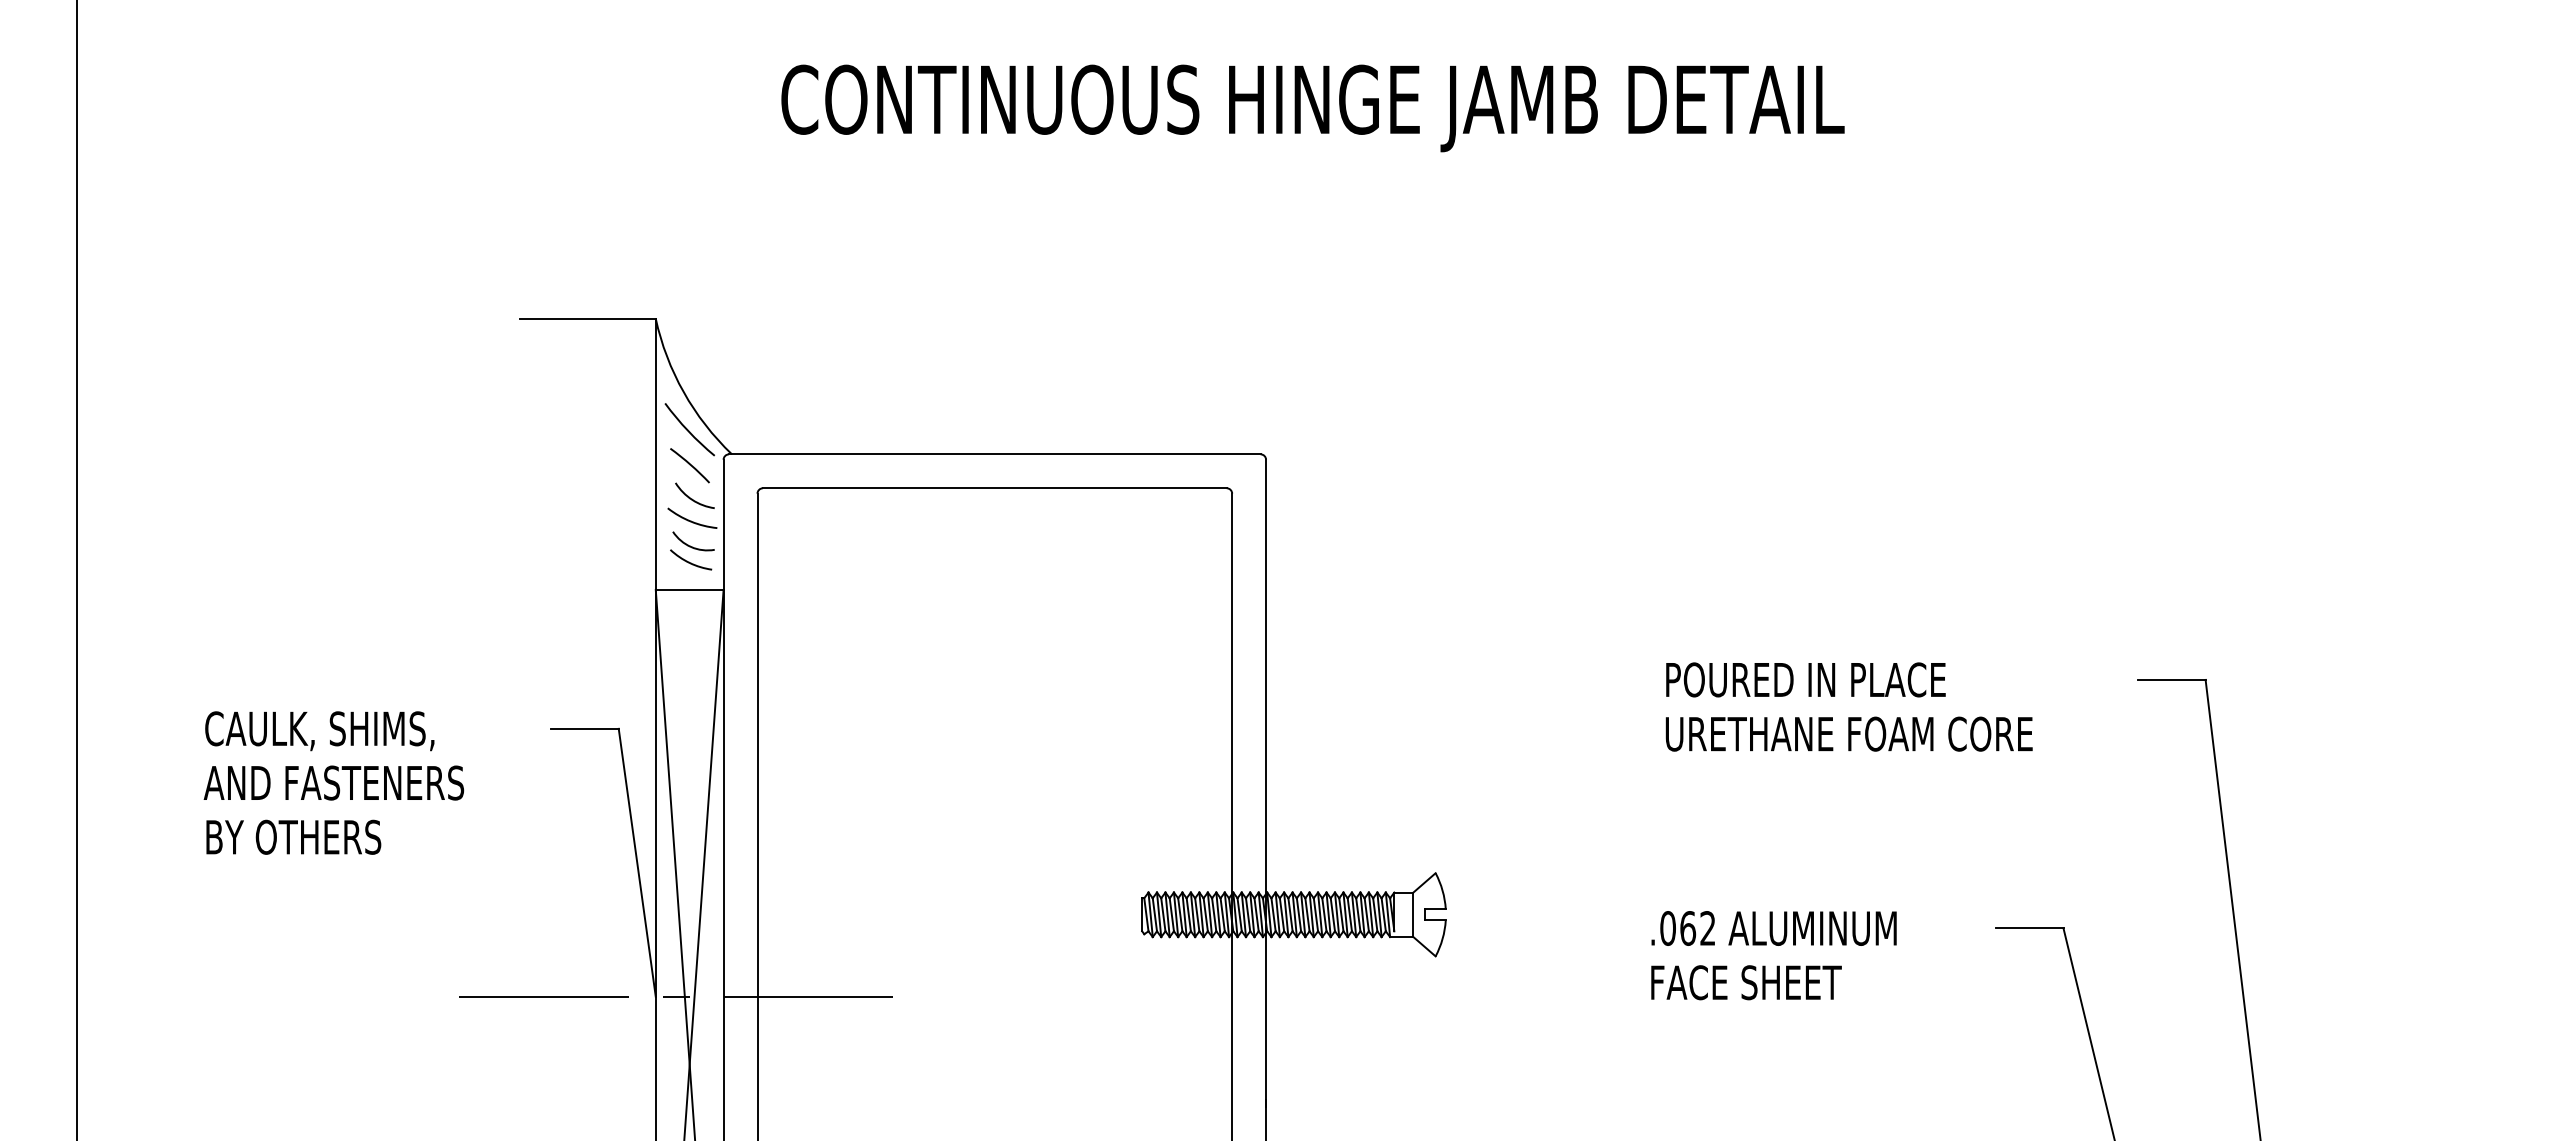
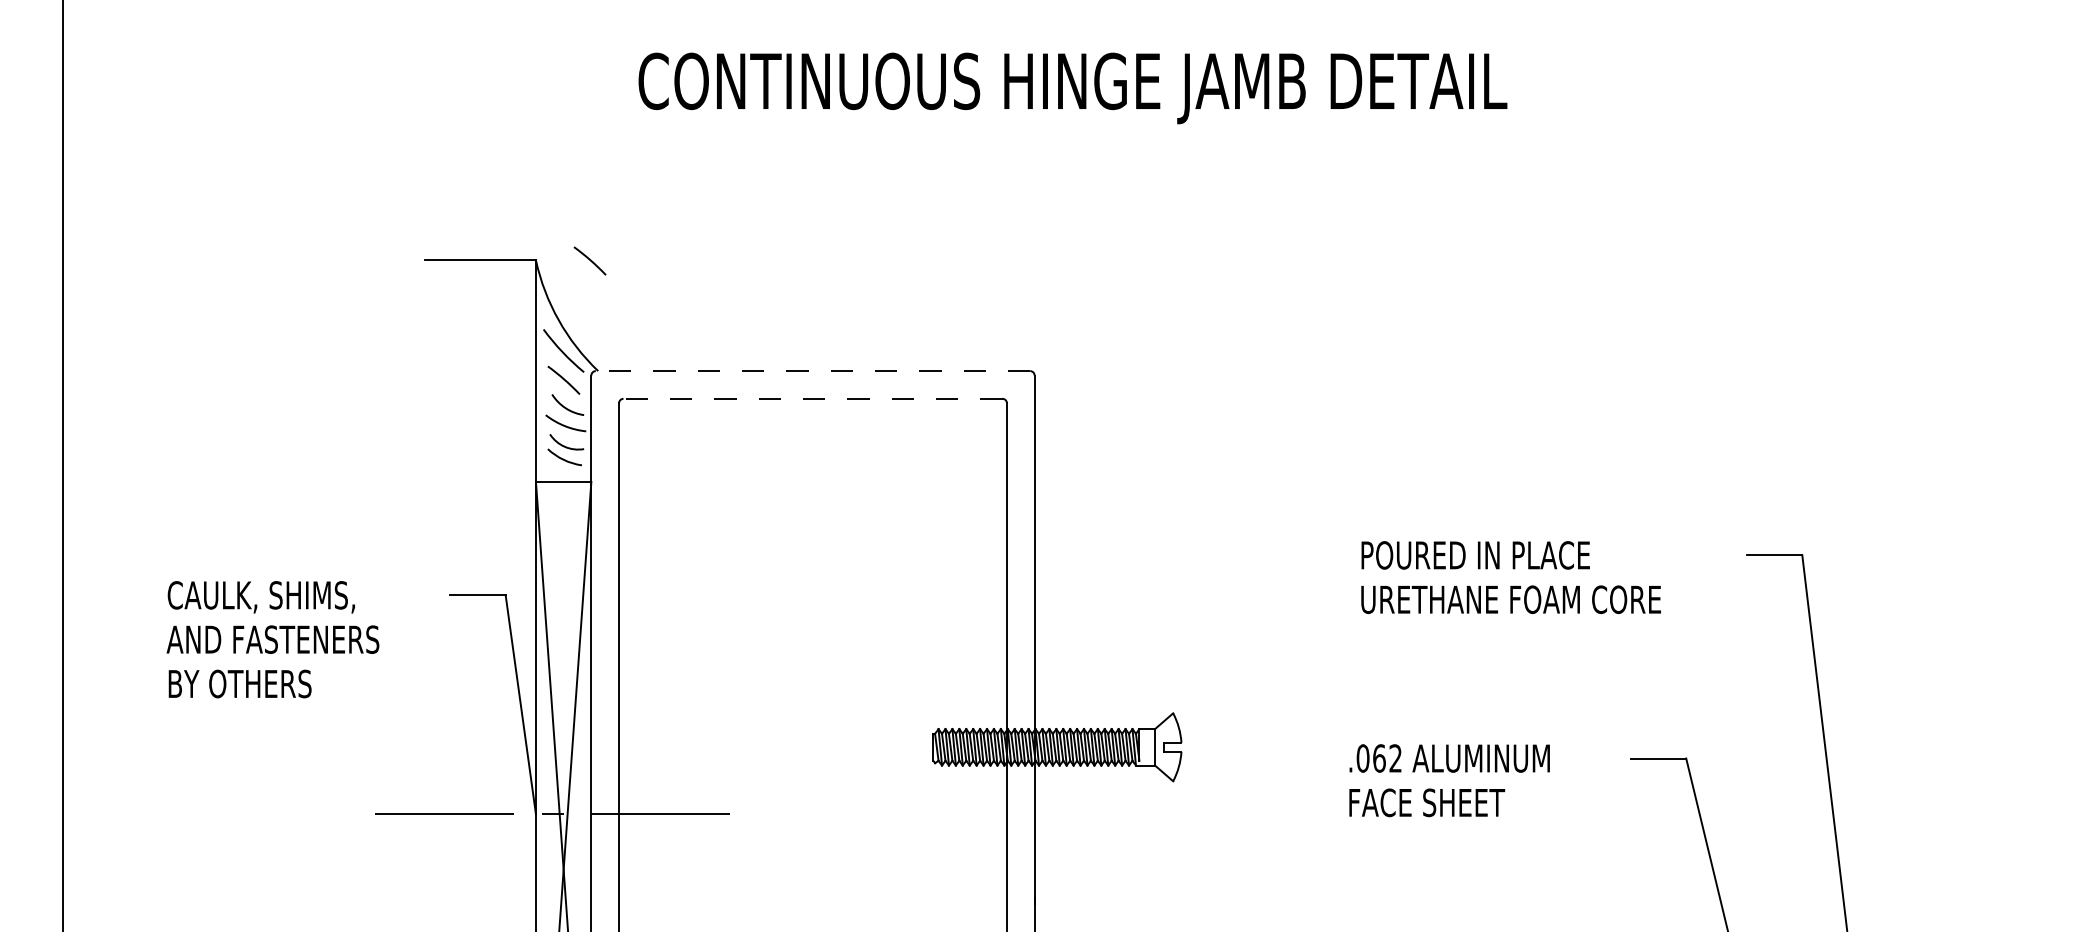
line: (721, 319) -> (589, 260), added
line: (994, 454) -> (812, 371), solid -> dashed
line: (994, 488) -> (812, 398), solid -> dashed

